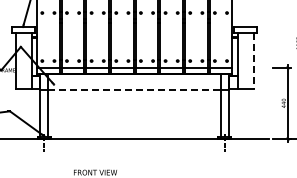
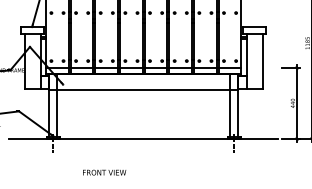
line: (253, 61) -> (262, 61), dashed -> solid
line: (135, 90) -> (144, 90), dashed -> solid

